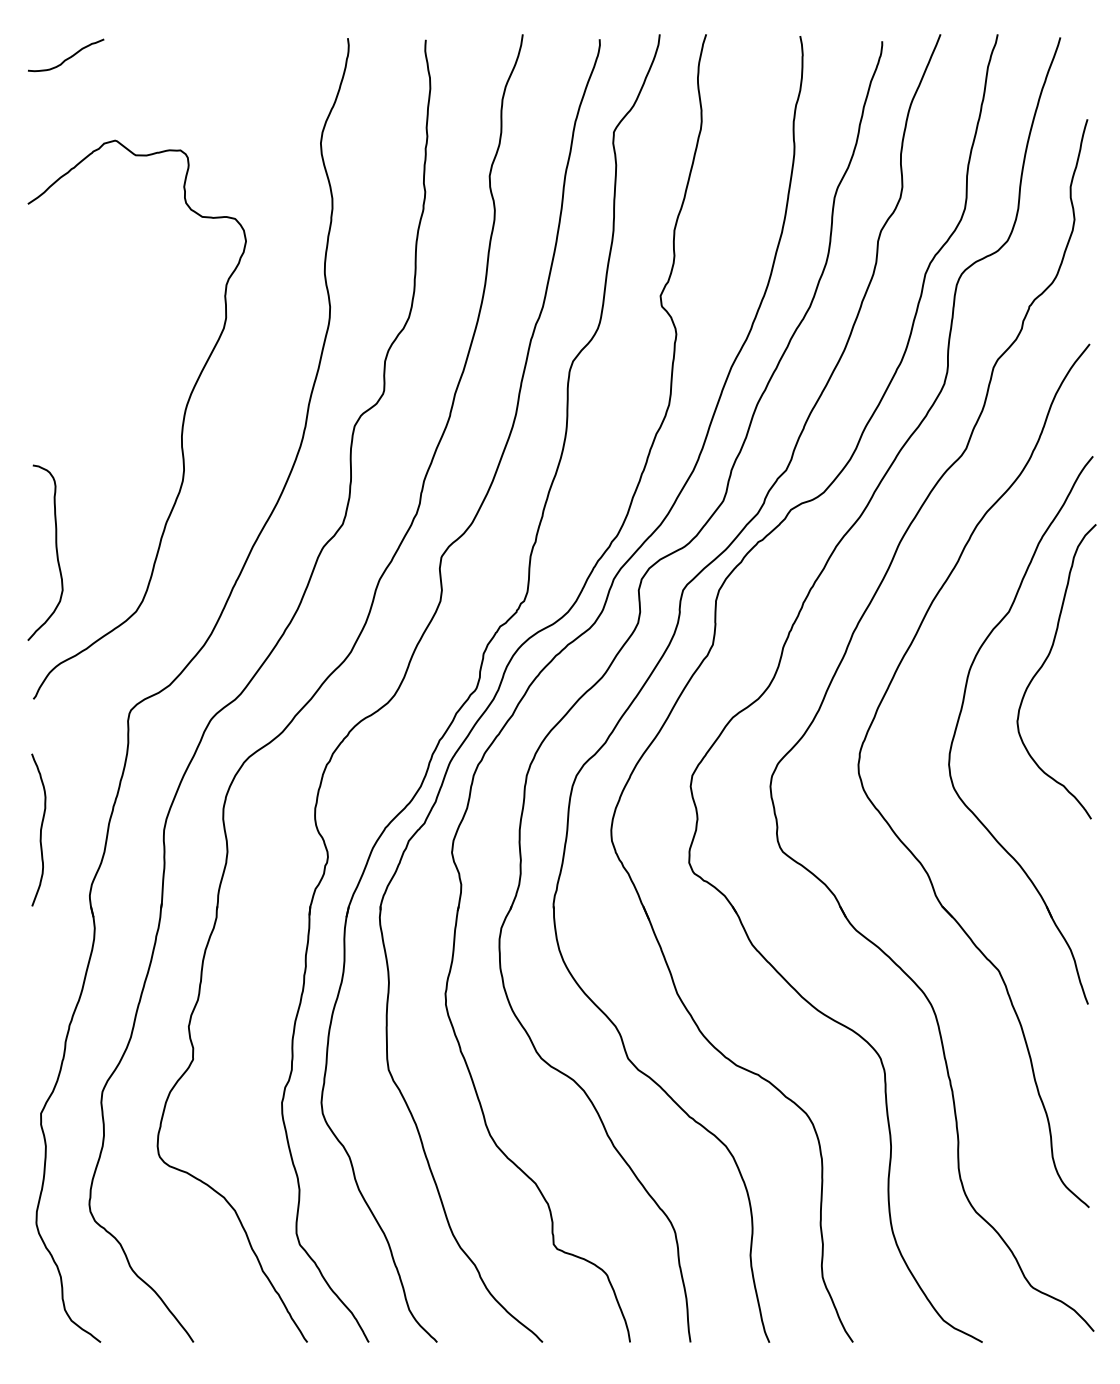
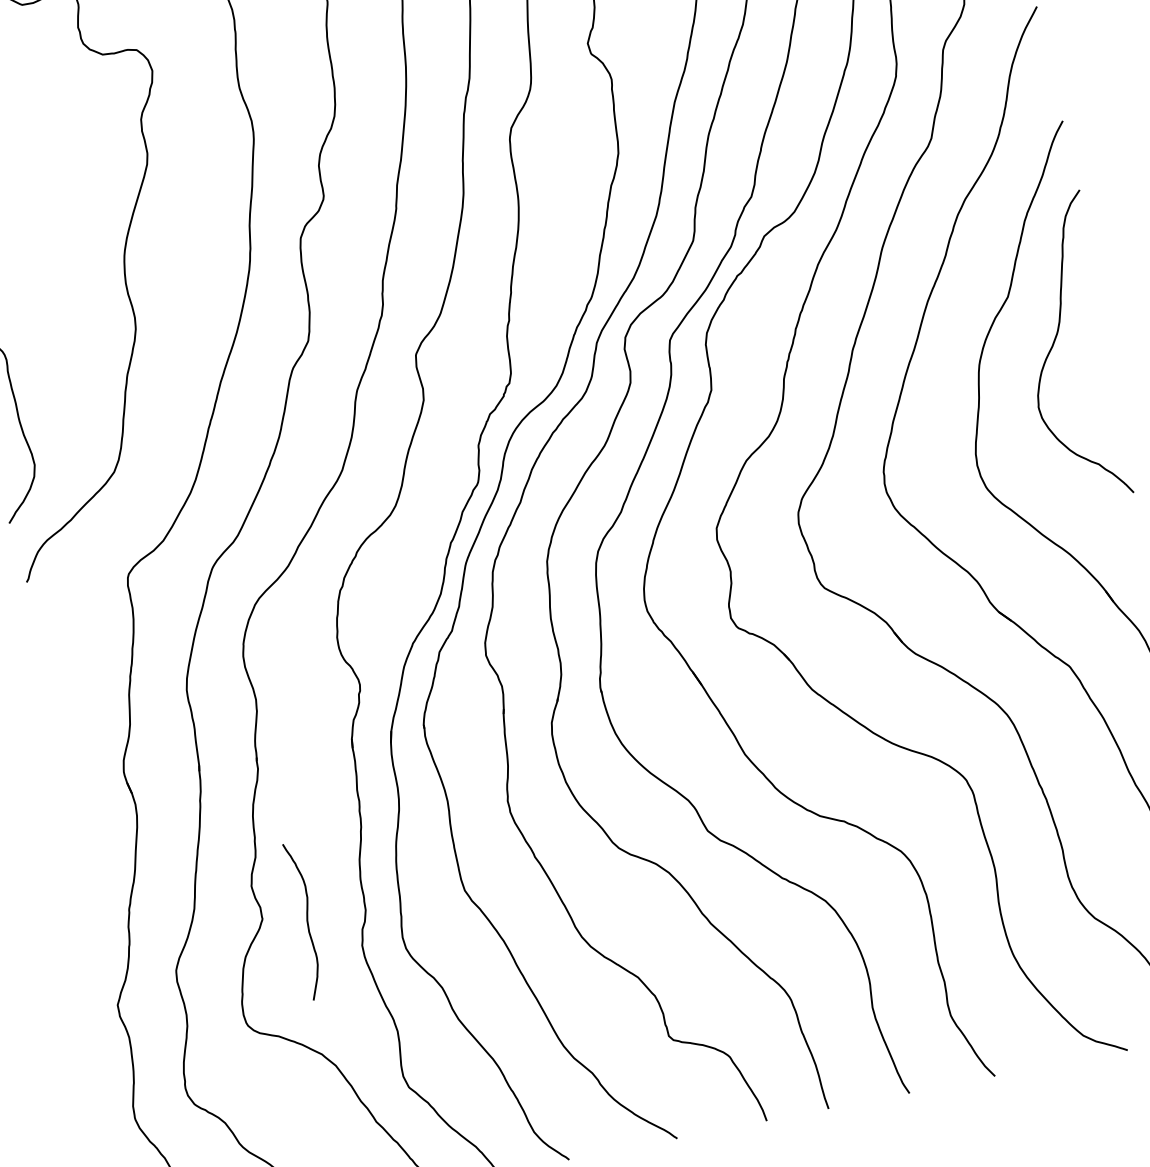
curve: (40, 829) -> (306, 920), moved

